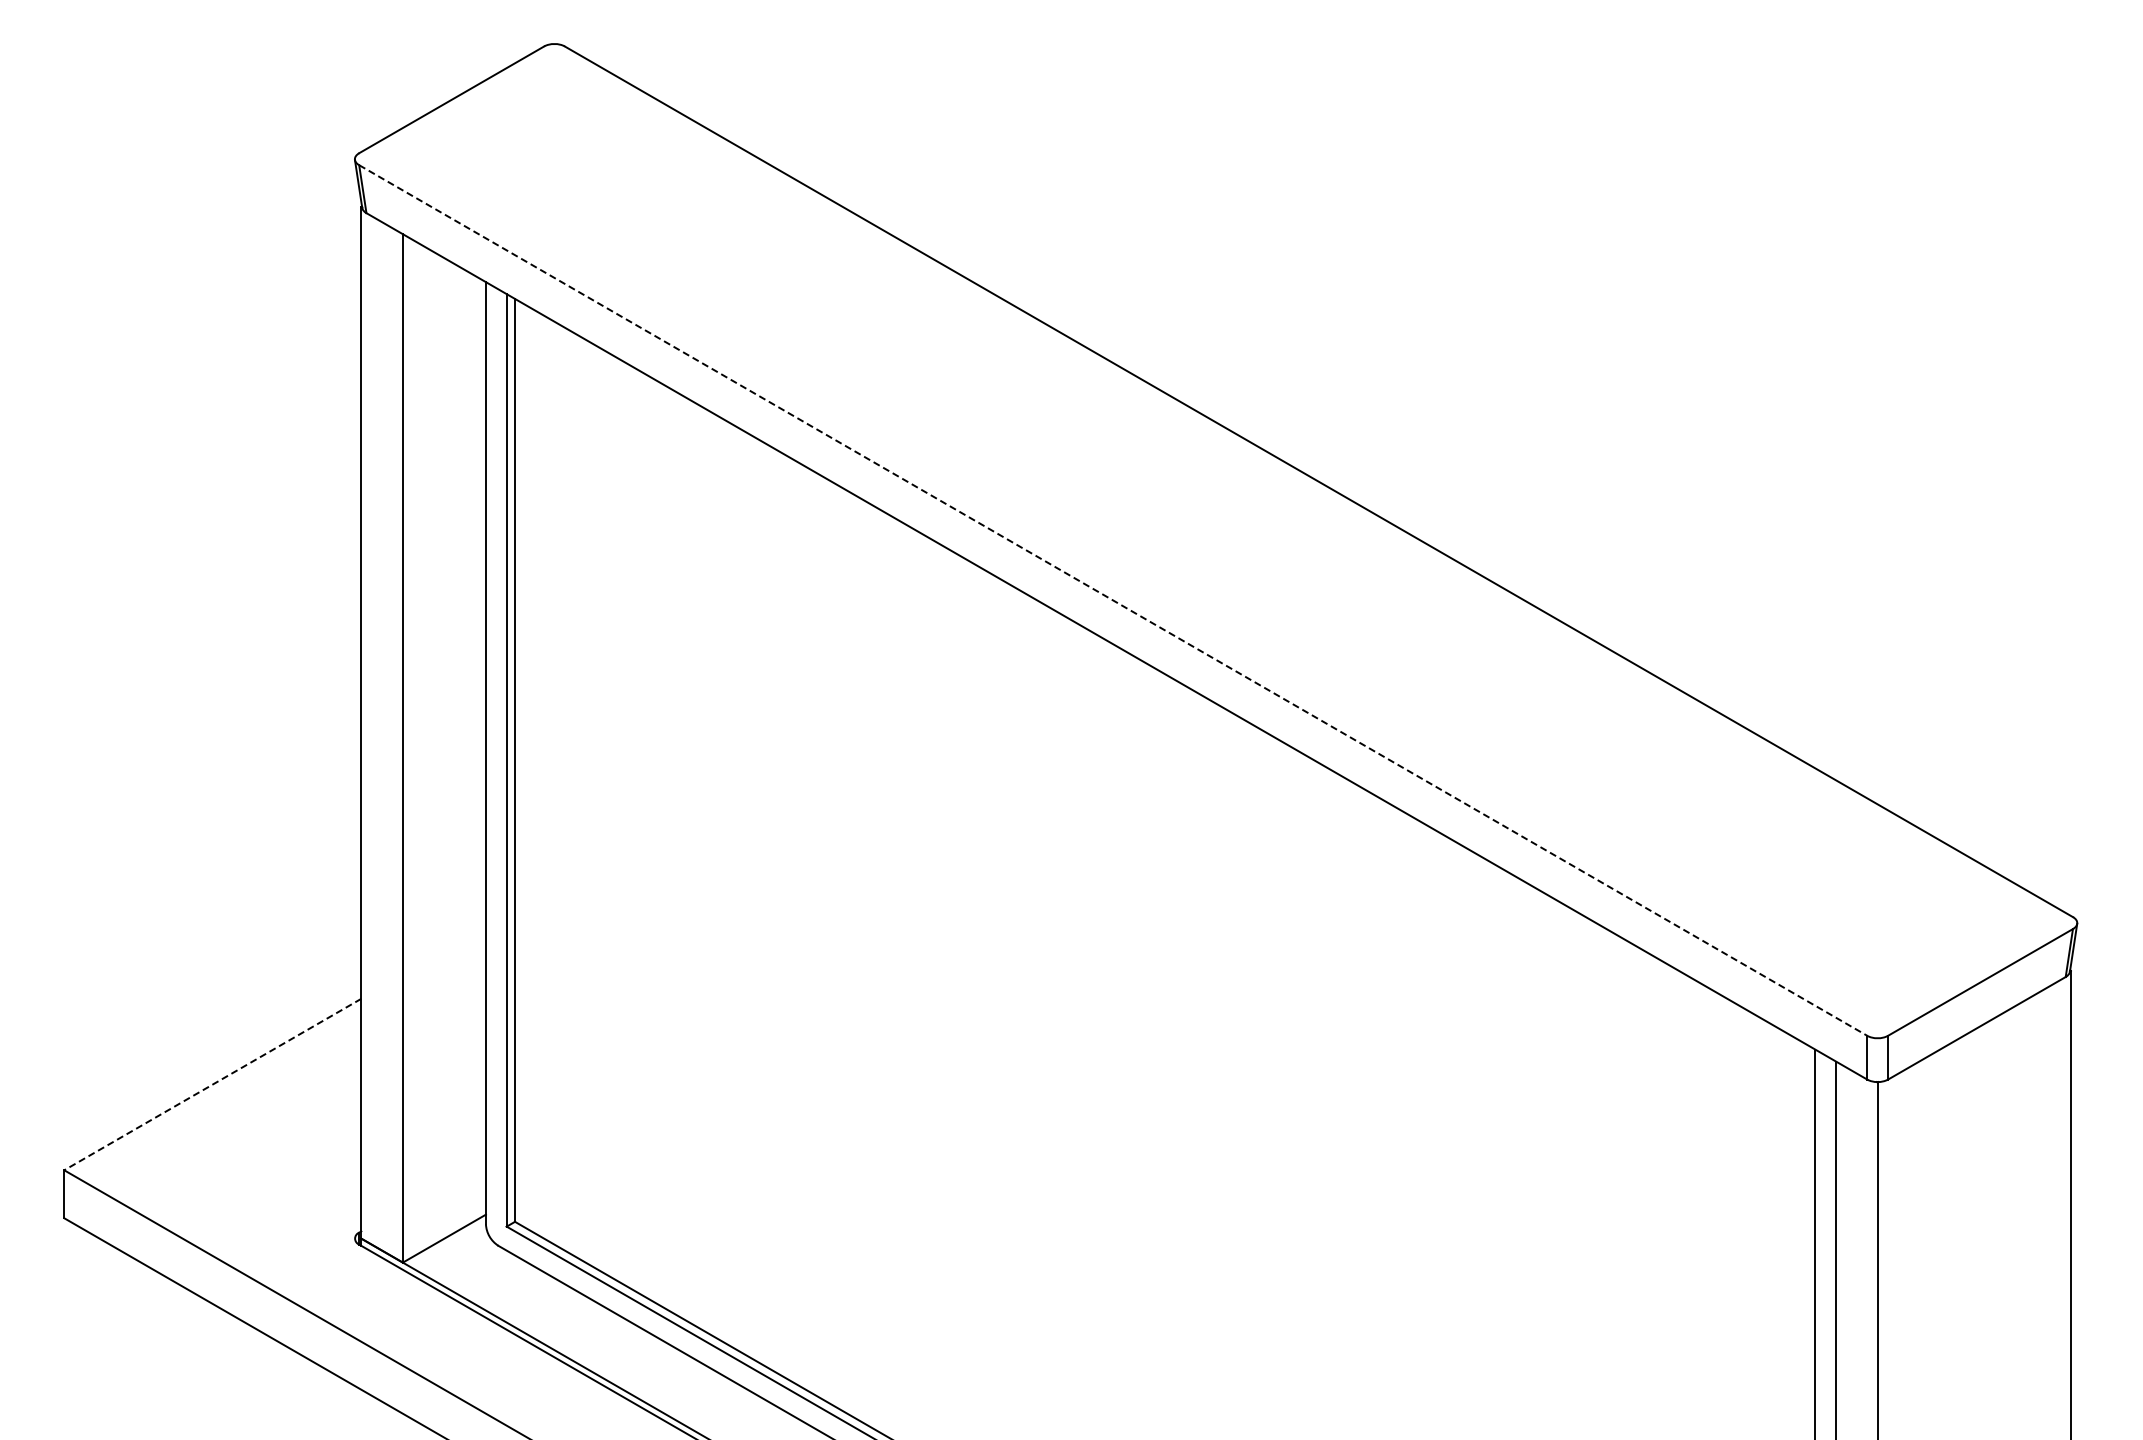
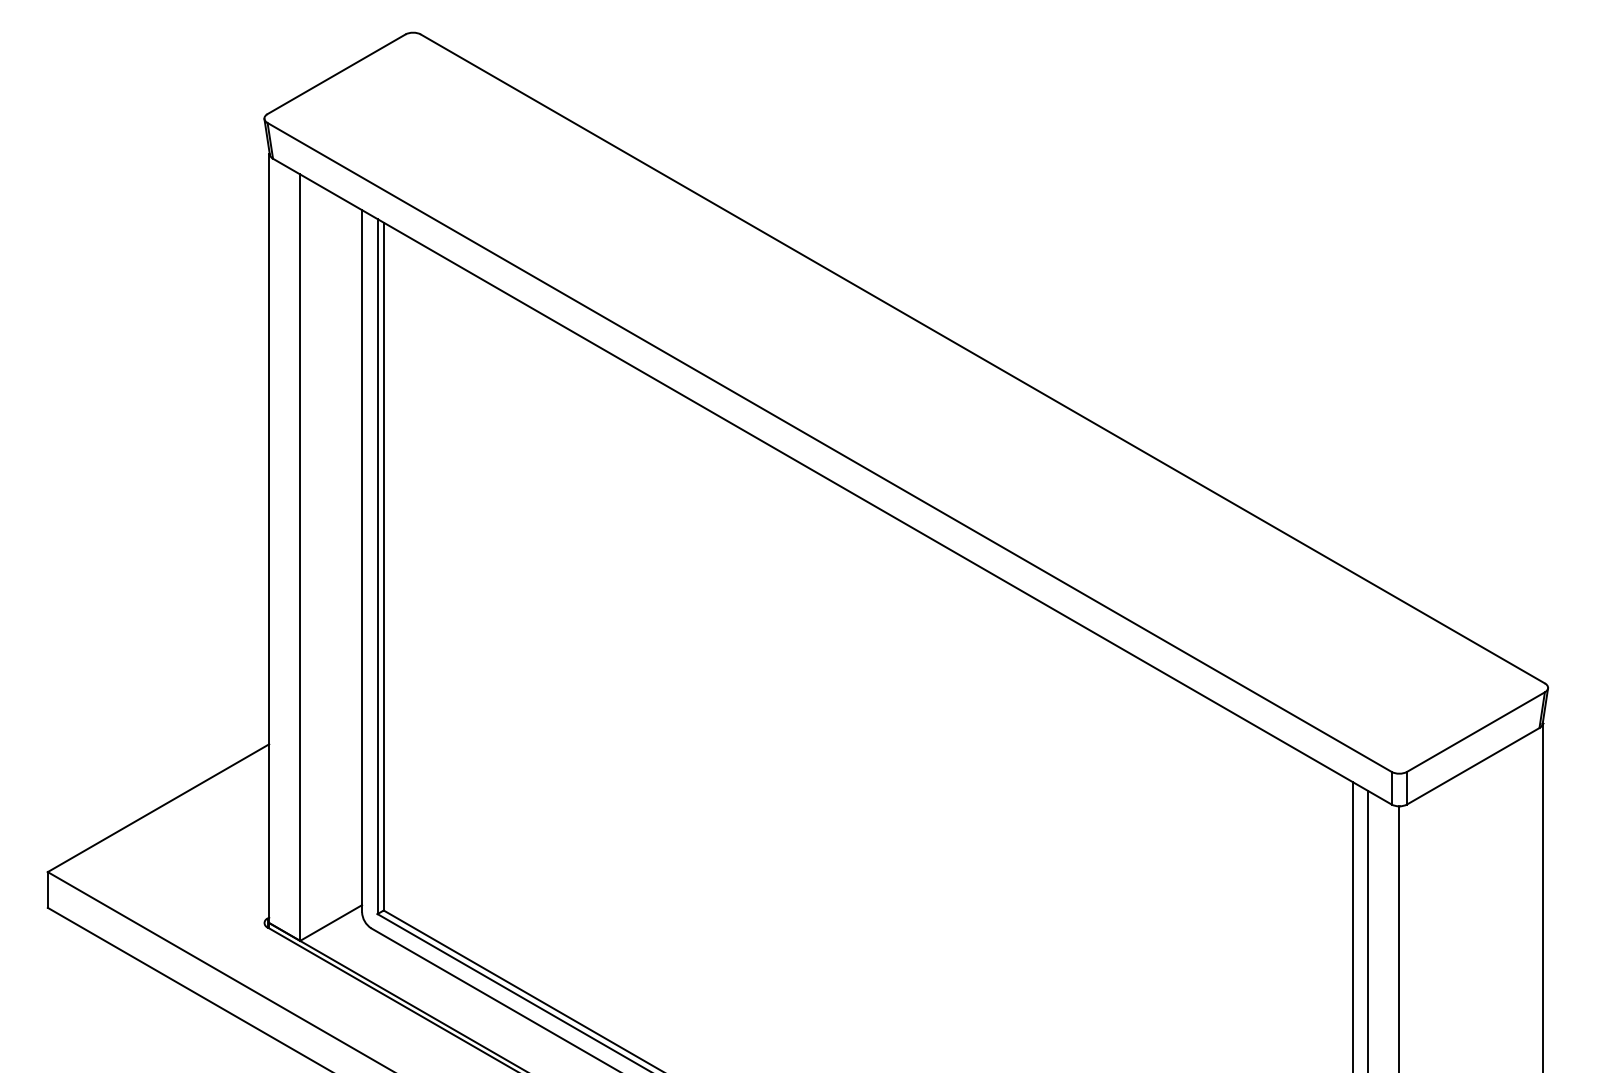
line: (1113, 600) -> (829, 447), dashed -> solid
line: (212, 1084) -> (158, 808), dashed -> solid

